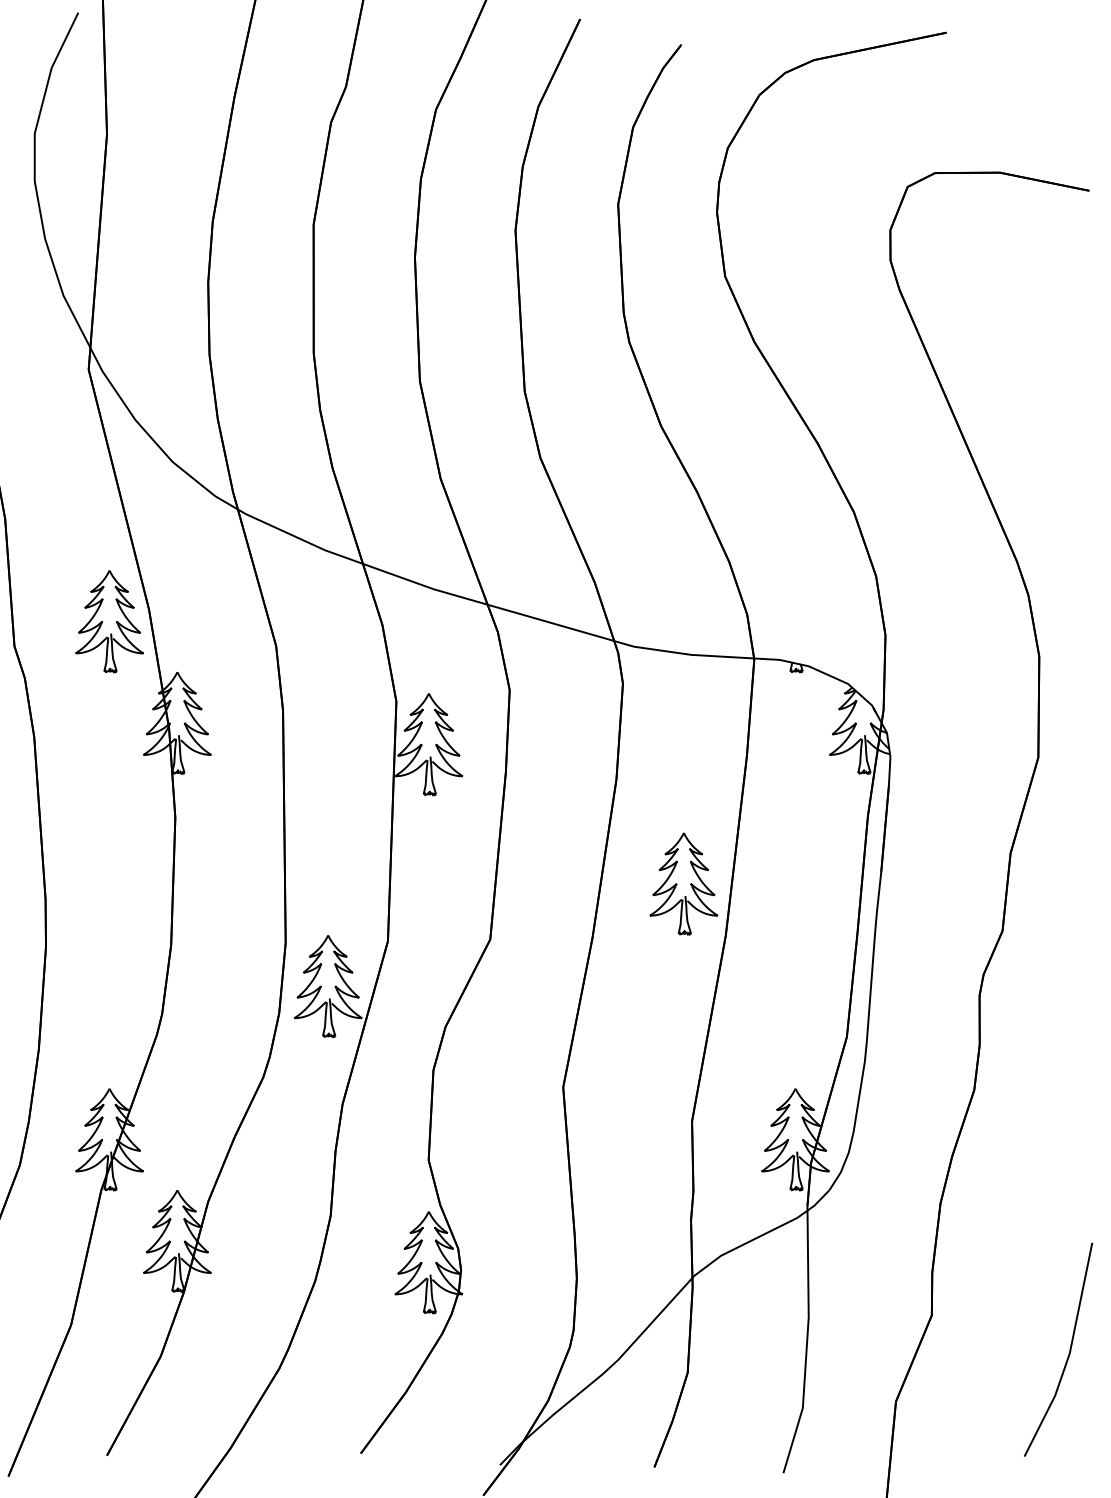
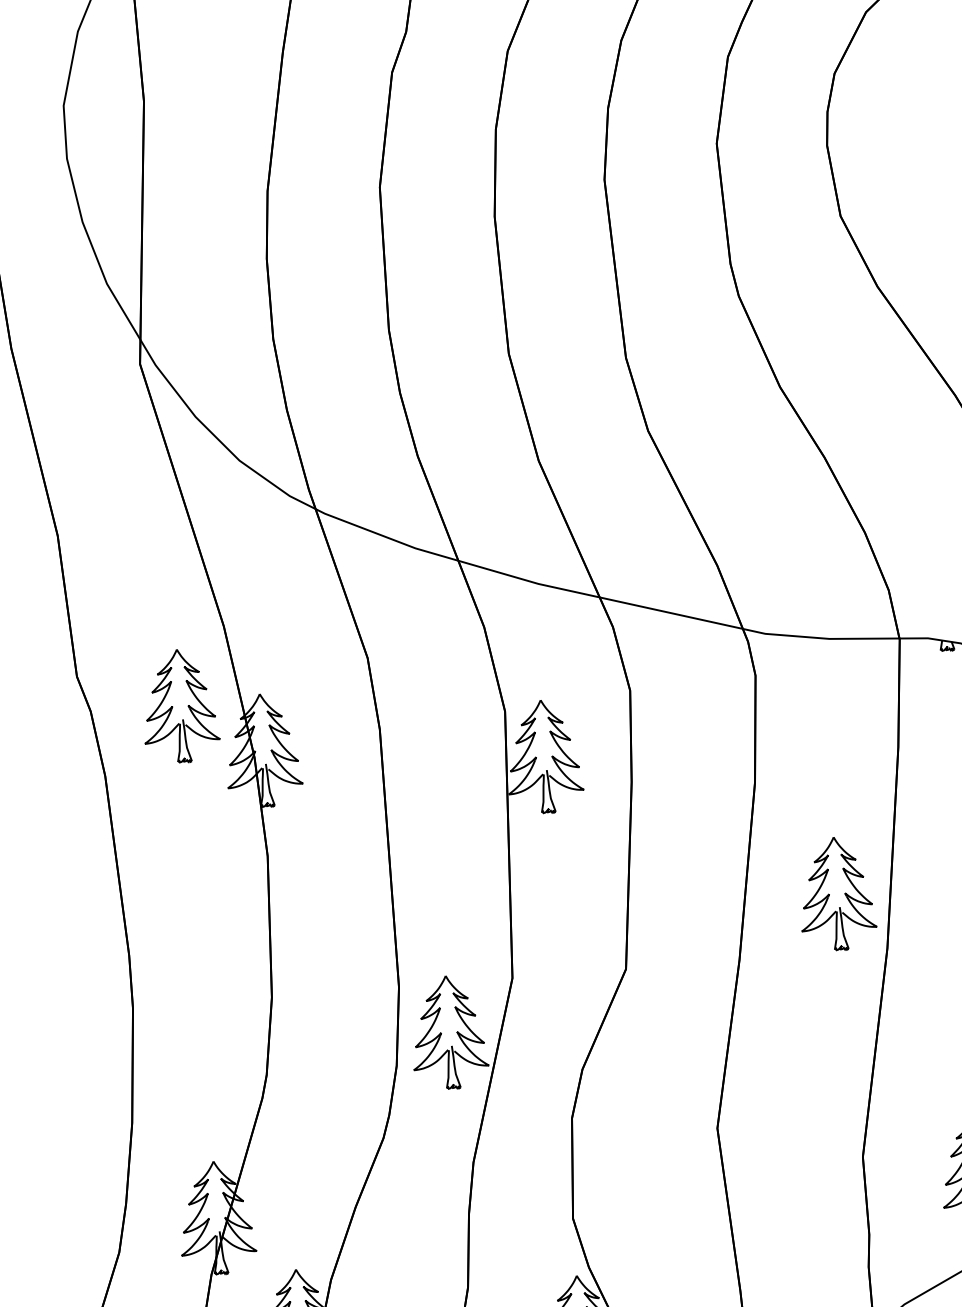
part: (109, 621) -> (180, 706), moved

